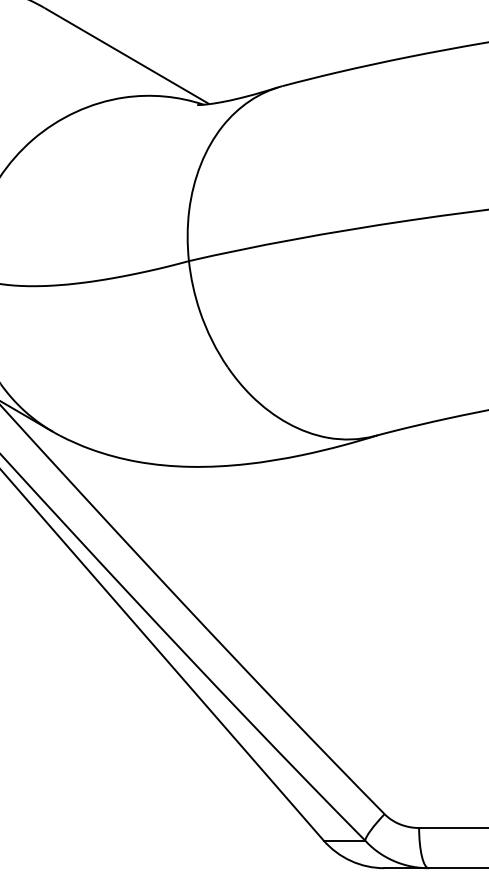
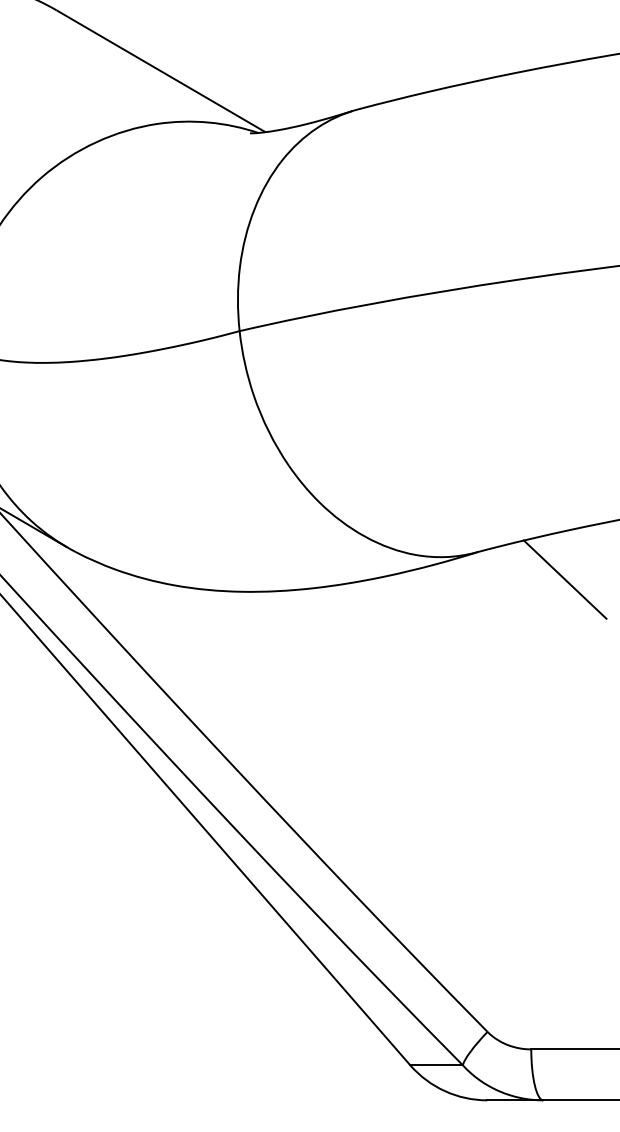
line: (445, 457) -> (564, 579), added

